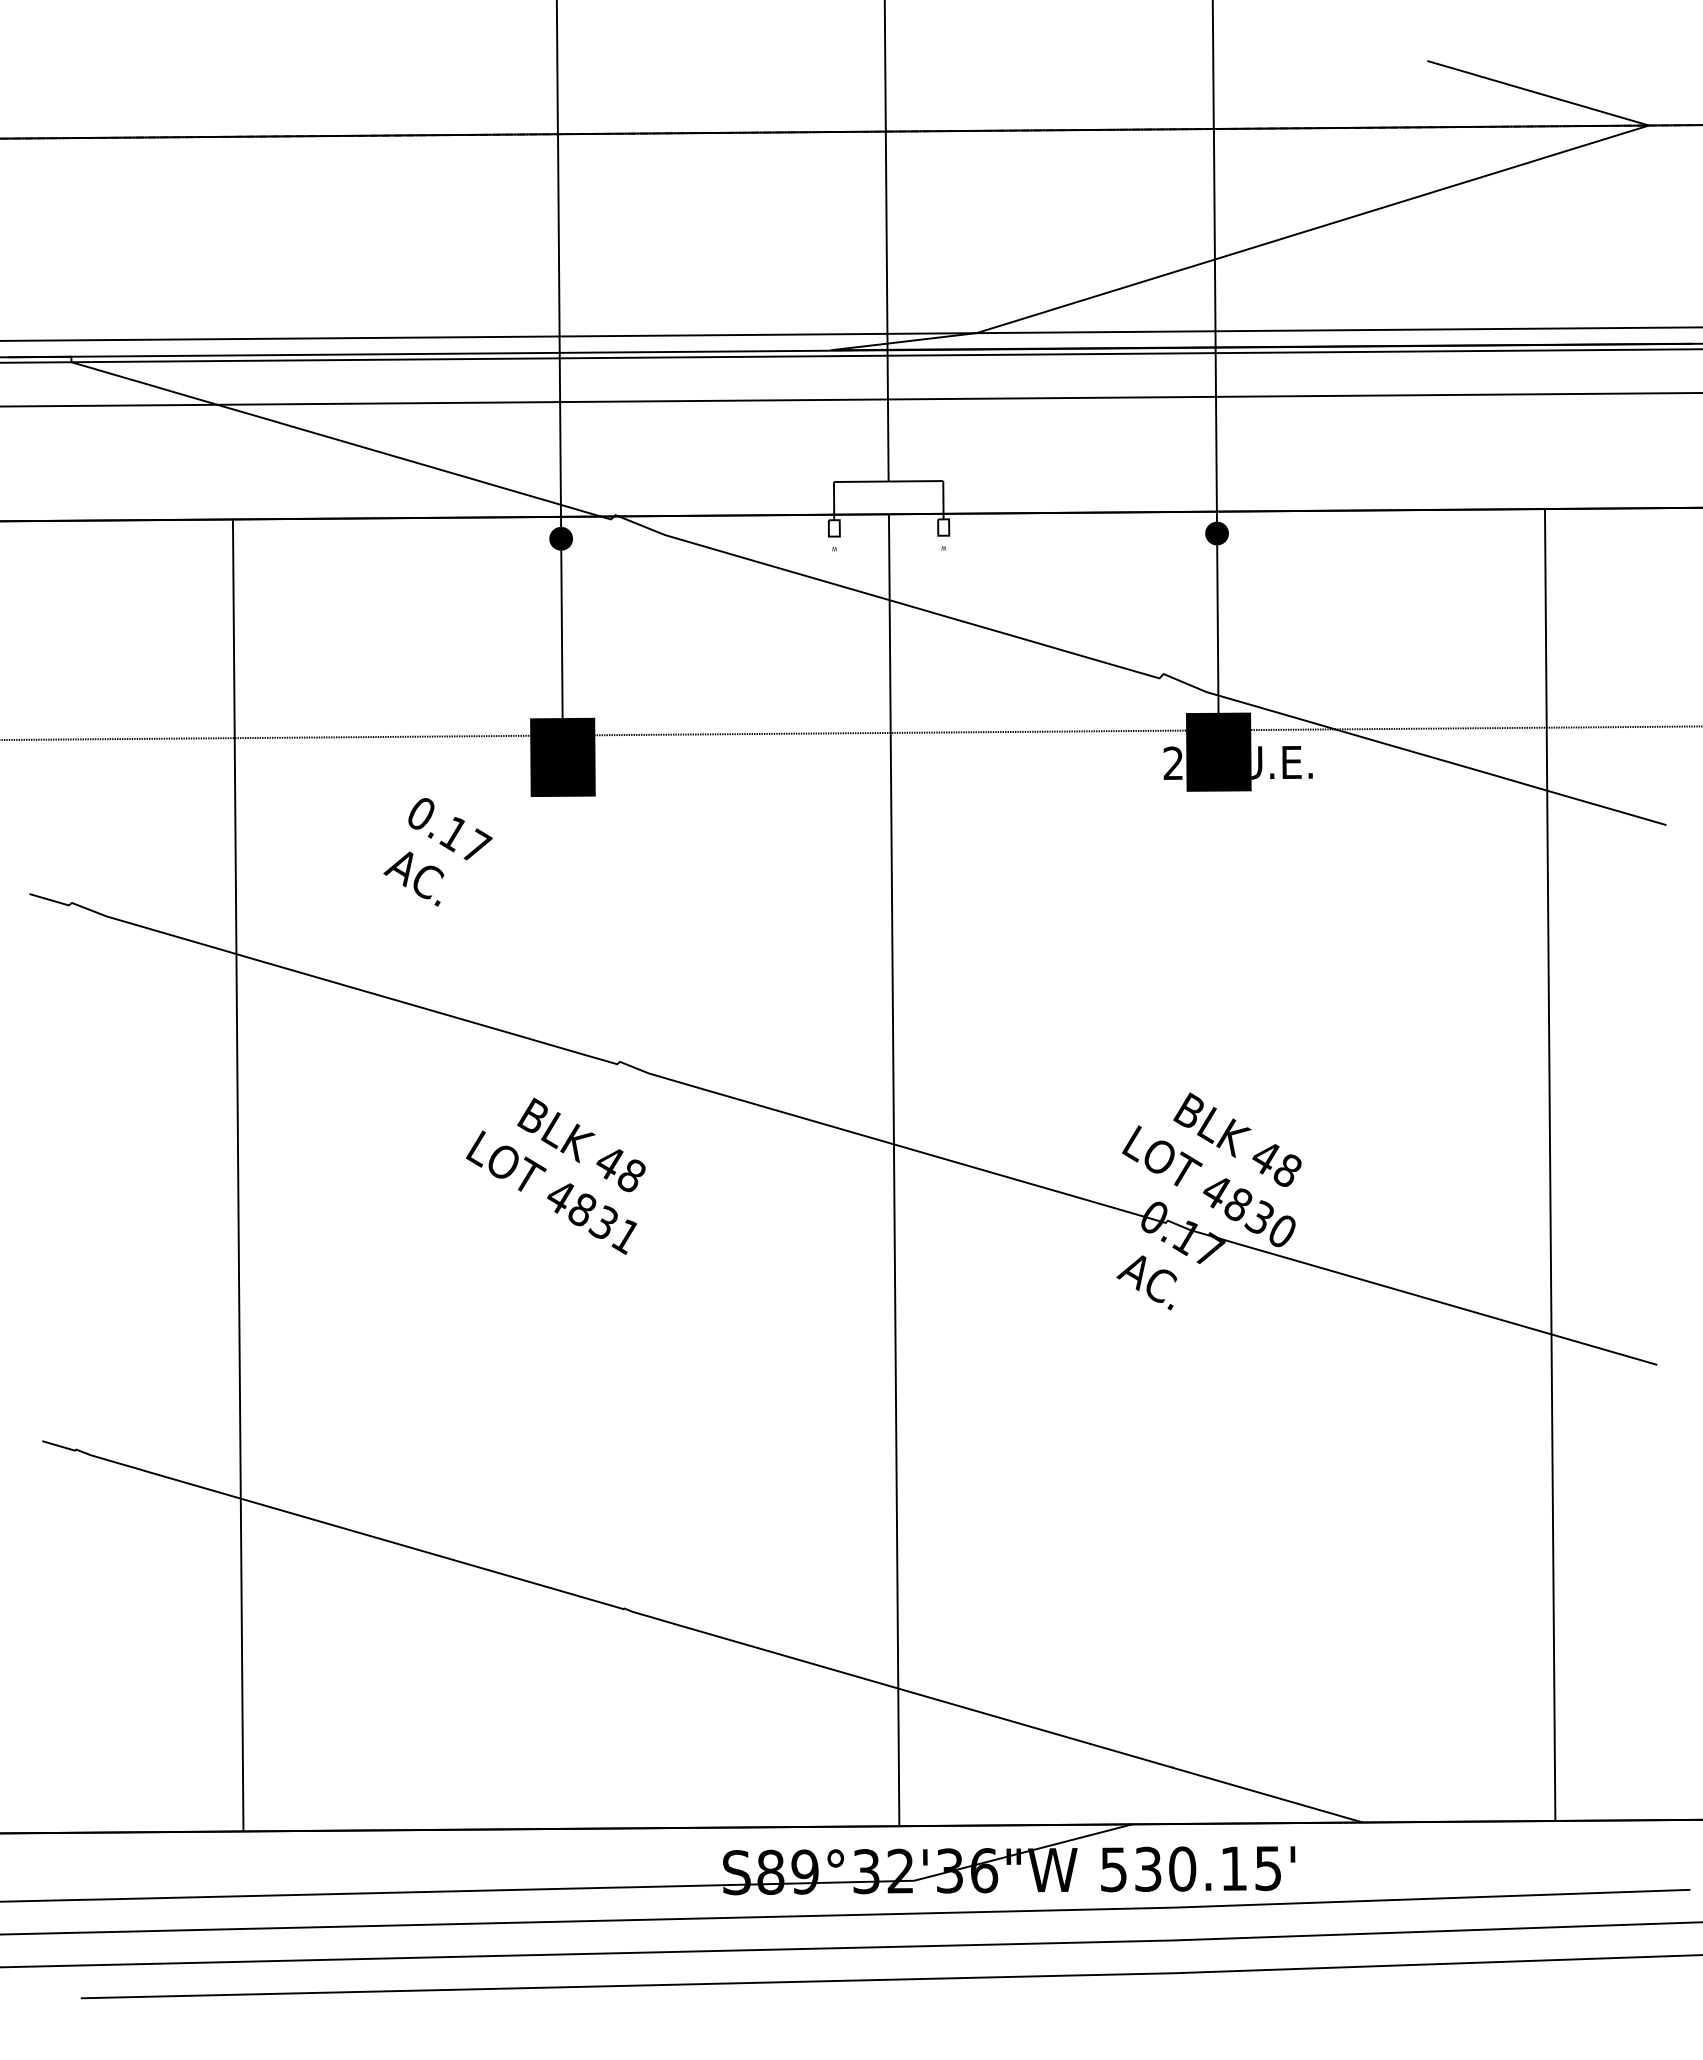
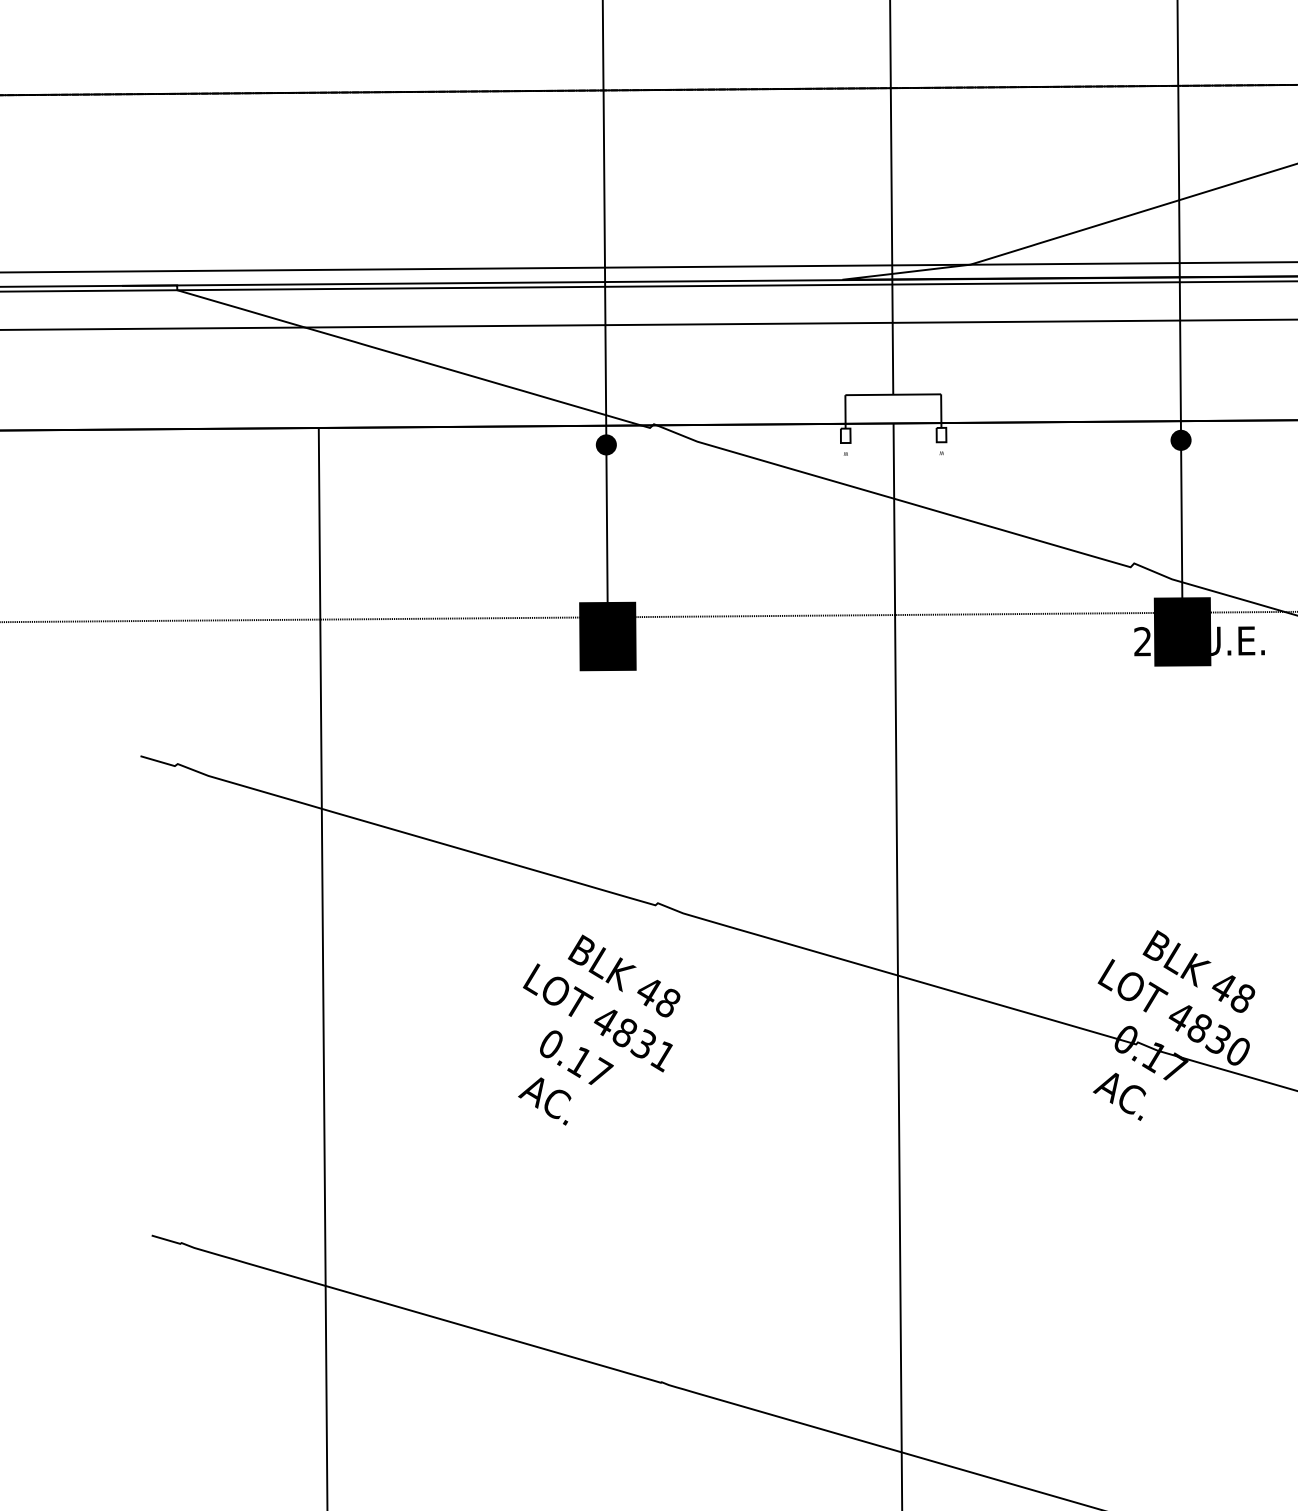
text: (437, 852) -> (565, 1078), moved

